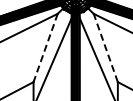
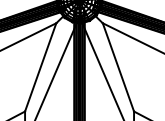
line: (105, 47) -> (118, 66), dashed -> solid
line: (45, 48) -> (40, 68), dashed -> solid

